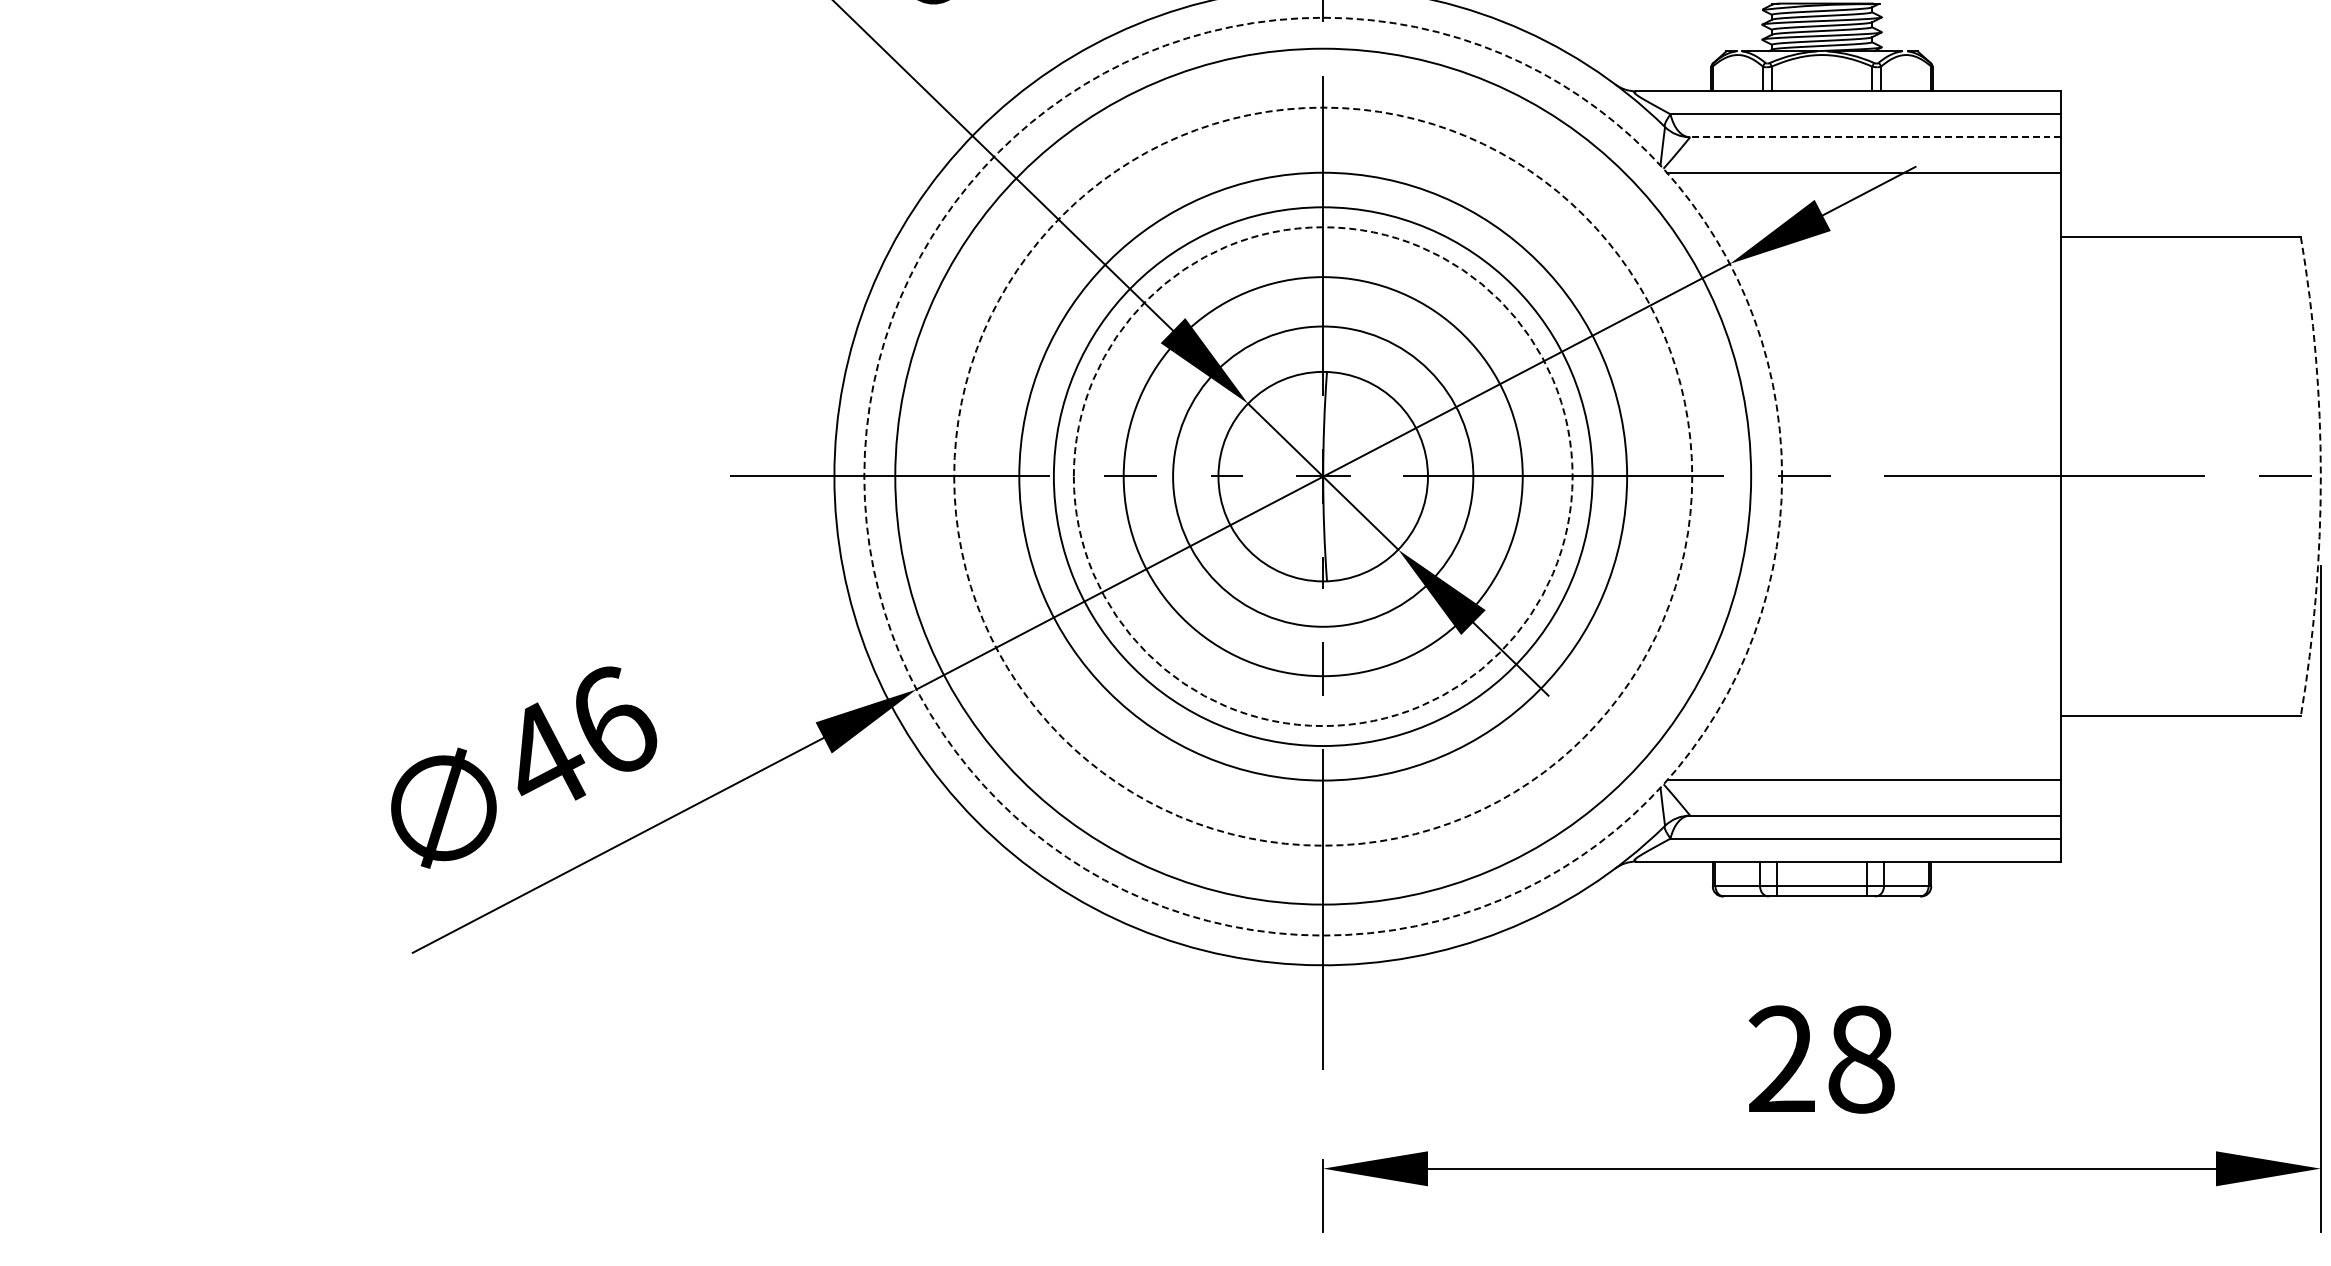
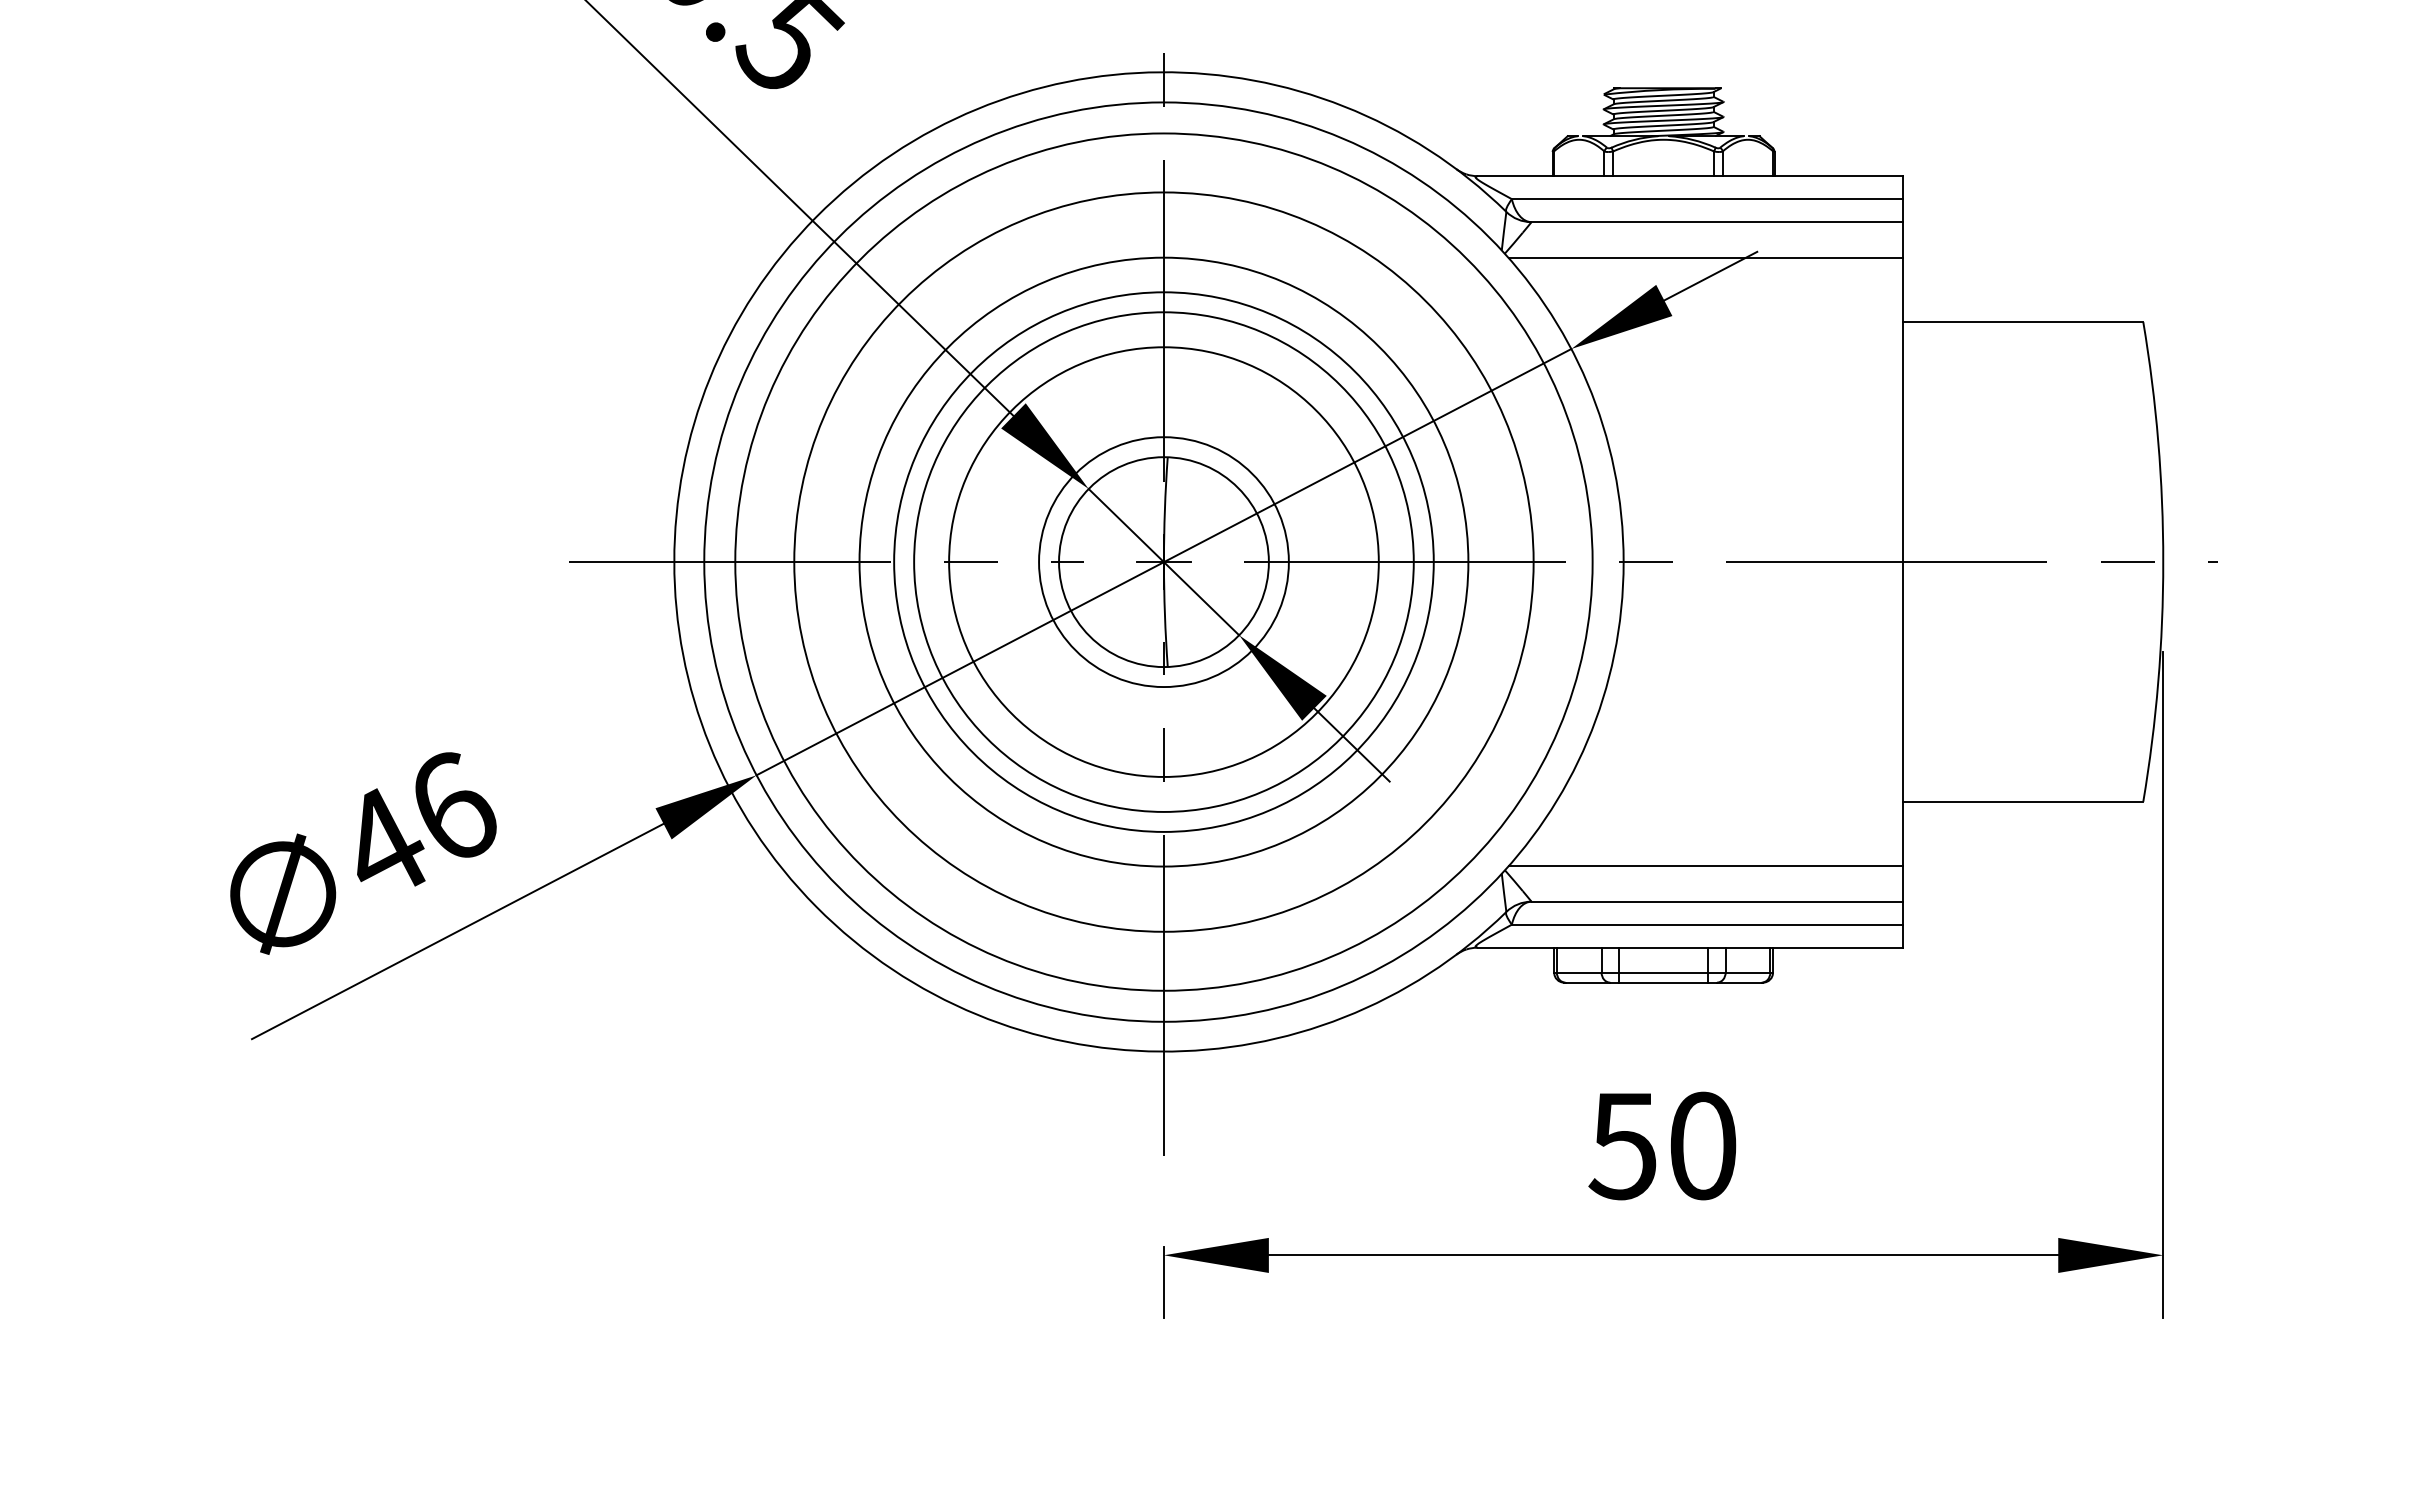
line: (1875, 137) -> (1717, 222), dashed -> solid
circle: (1322, 476) -> (1163, 561), dashed -> solid
circle: (1322, 476) -> (1163, 561), dashed -> solid
circle: (1322, 476) -> (1163, 561), dashed -> solid
circle: (1322, 476) -> (1163, 561), size x1.43
arc: (2321, 476) -> (2163, 561), dashed -> solid
circle: (1322, 477) -> (1163, 562), size x0.62
text: (1820, 1059) -> (1662, 1145), 28 -> 50

